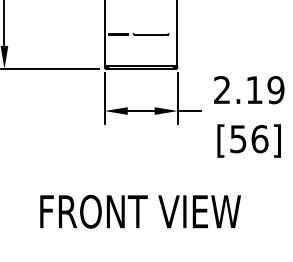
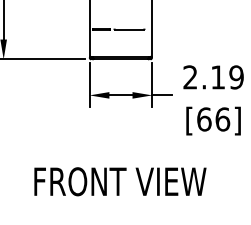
text: (238, 139) -> (204, 119), [56] -> [66]

